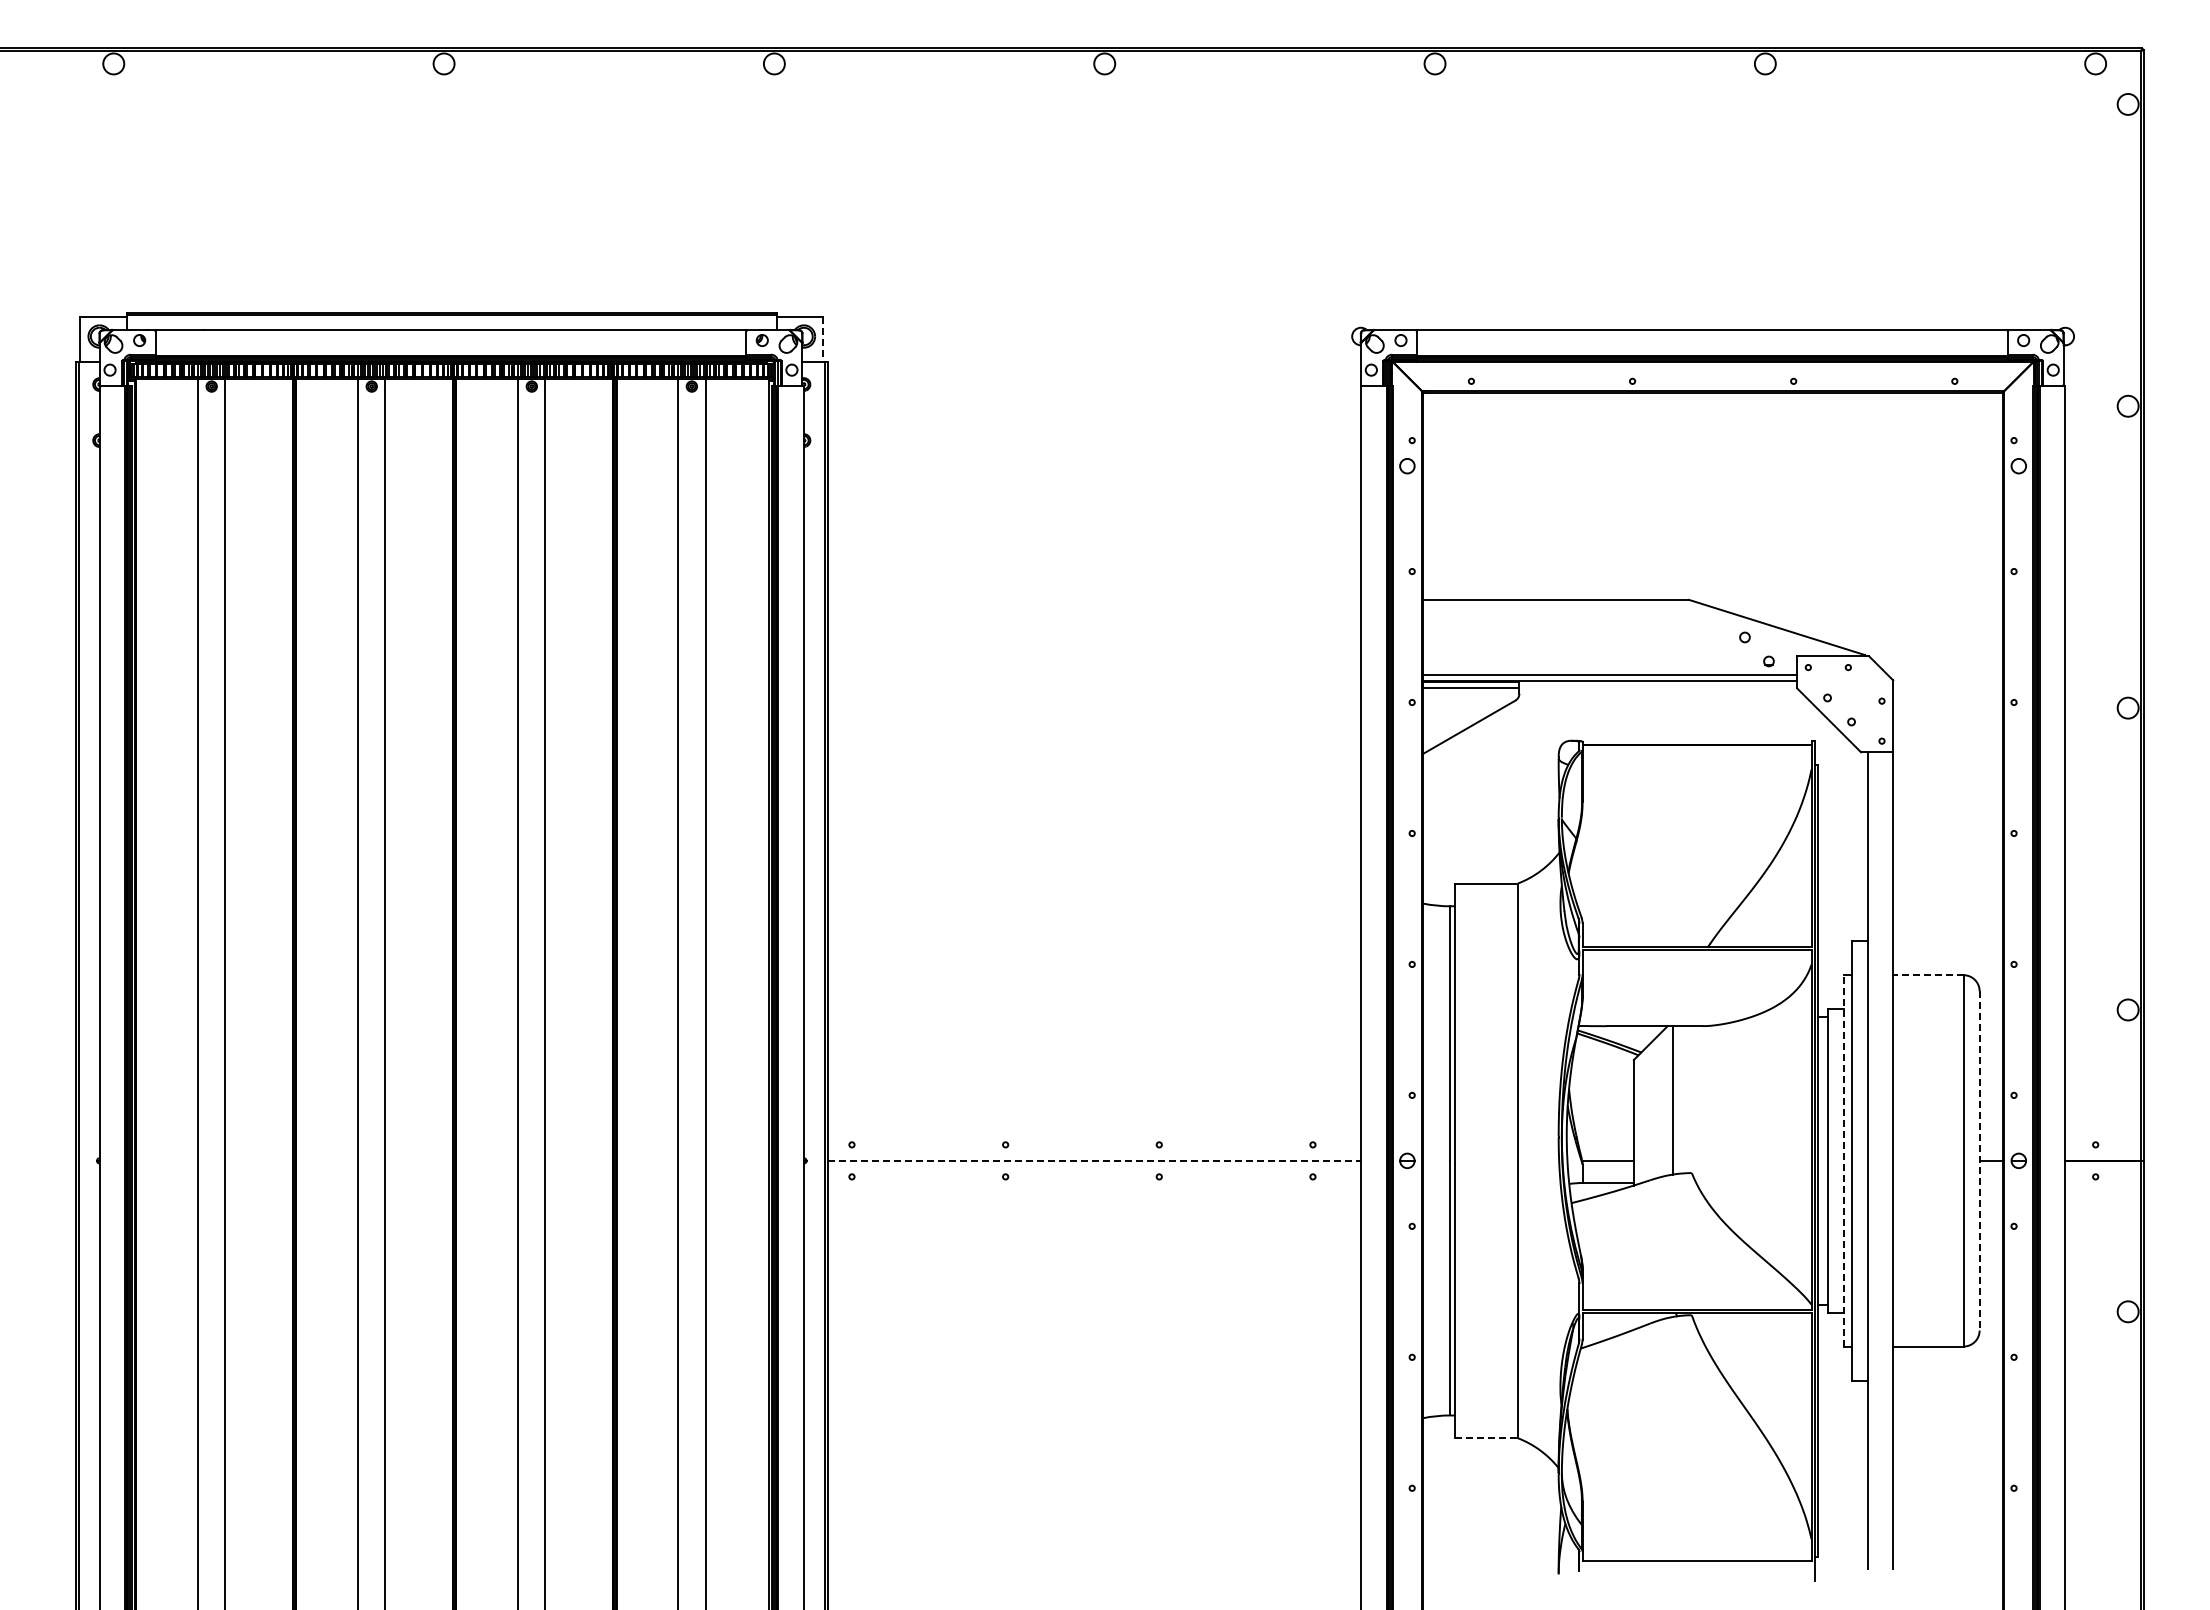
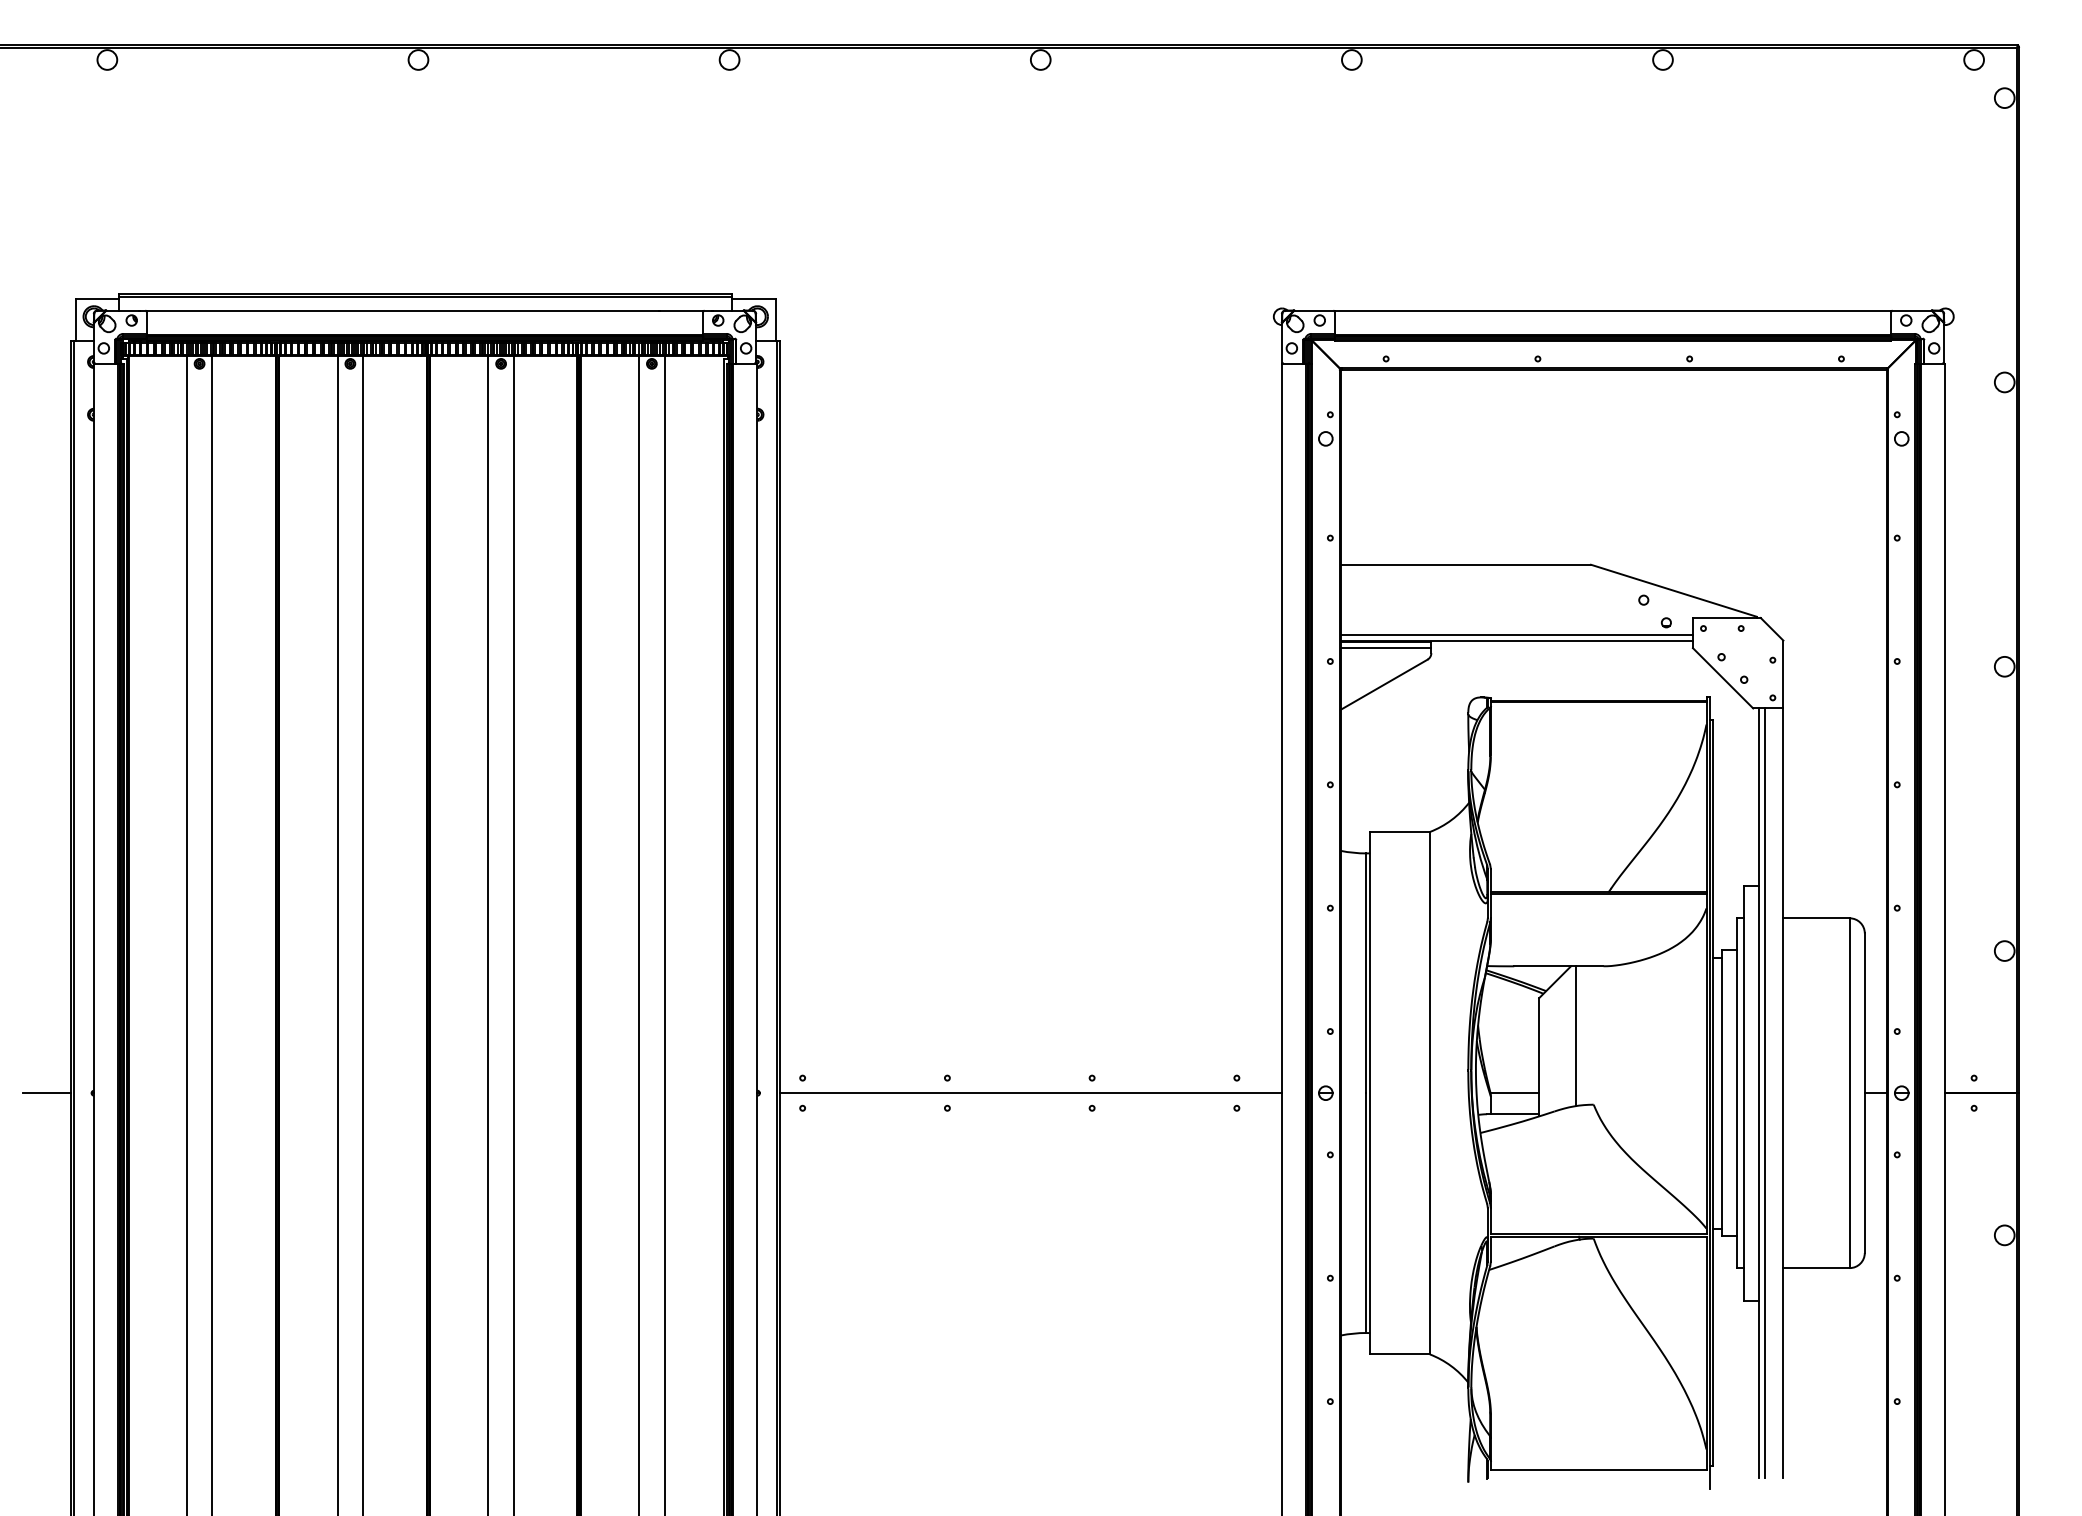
line: (823, 340) -> (775, 320), dashed -> solid
line: (1927, 975) -> (1815, 918), dashed -> solid
line: (49, 1160) -> (46, 1092), added
line: (1094, 1160) -> (1031, 1092), dashed -> solid
line: (1843, 1160) -> (1736, 1092), dashed -> solid
line: (1873, 1160) -> (1764, 1092), added
line: (1979, 1160) -> (1864, 1092), dashed -> solid
line: (1486, 1438) -> (1400, 1354), dashed -> solid

